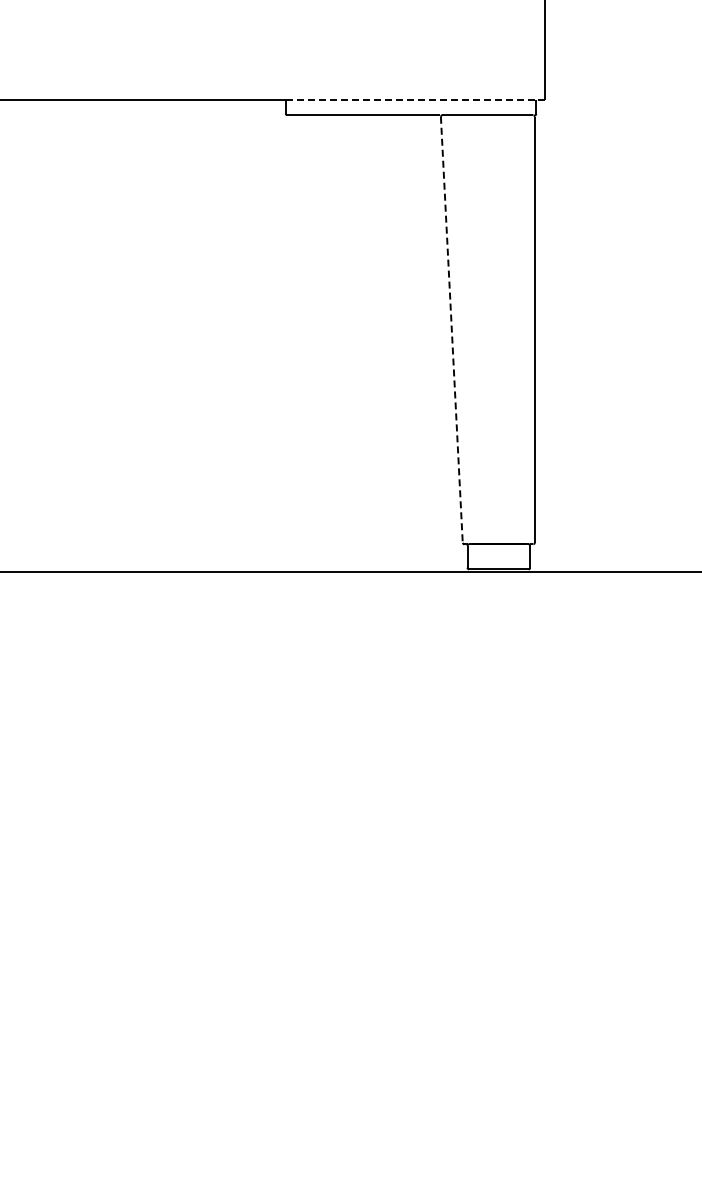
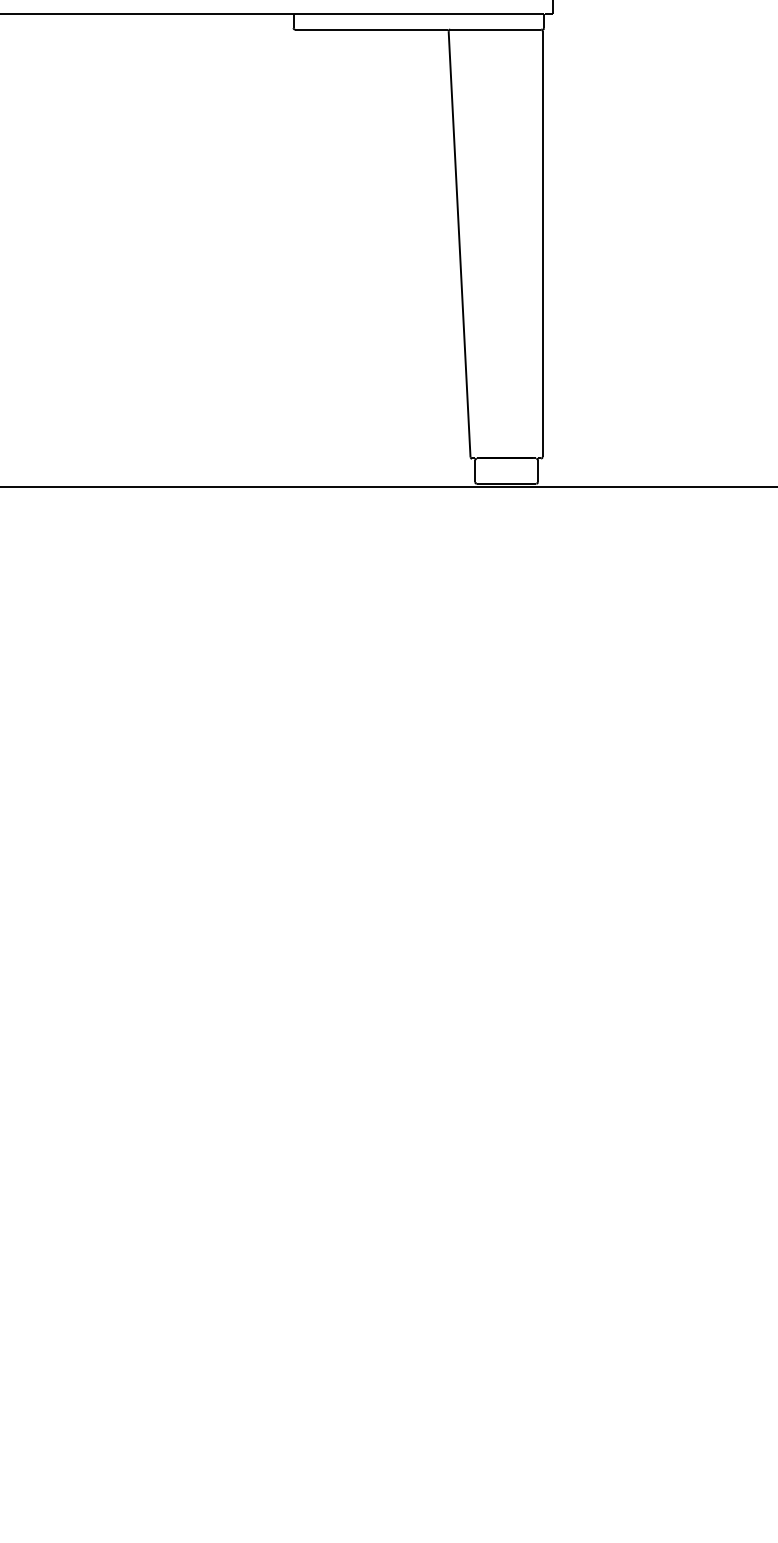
line: (411, 99) -> (419, 13), dashed -> solid
line: (451, 330) -> (459, 244), dashed -> solid

